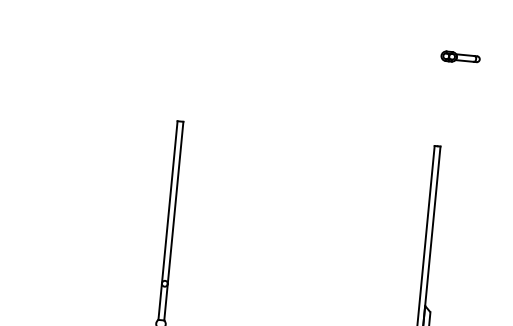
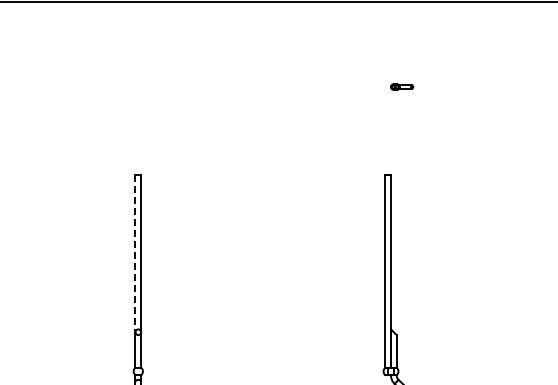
part: (460, 56) -> (401, 86), size x0.6
line: (169, 202) -> (135, 253), solid -> dashed

